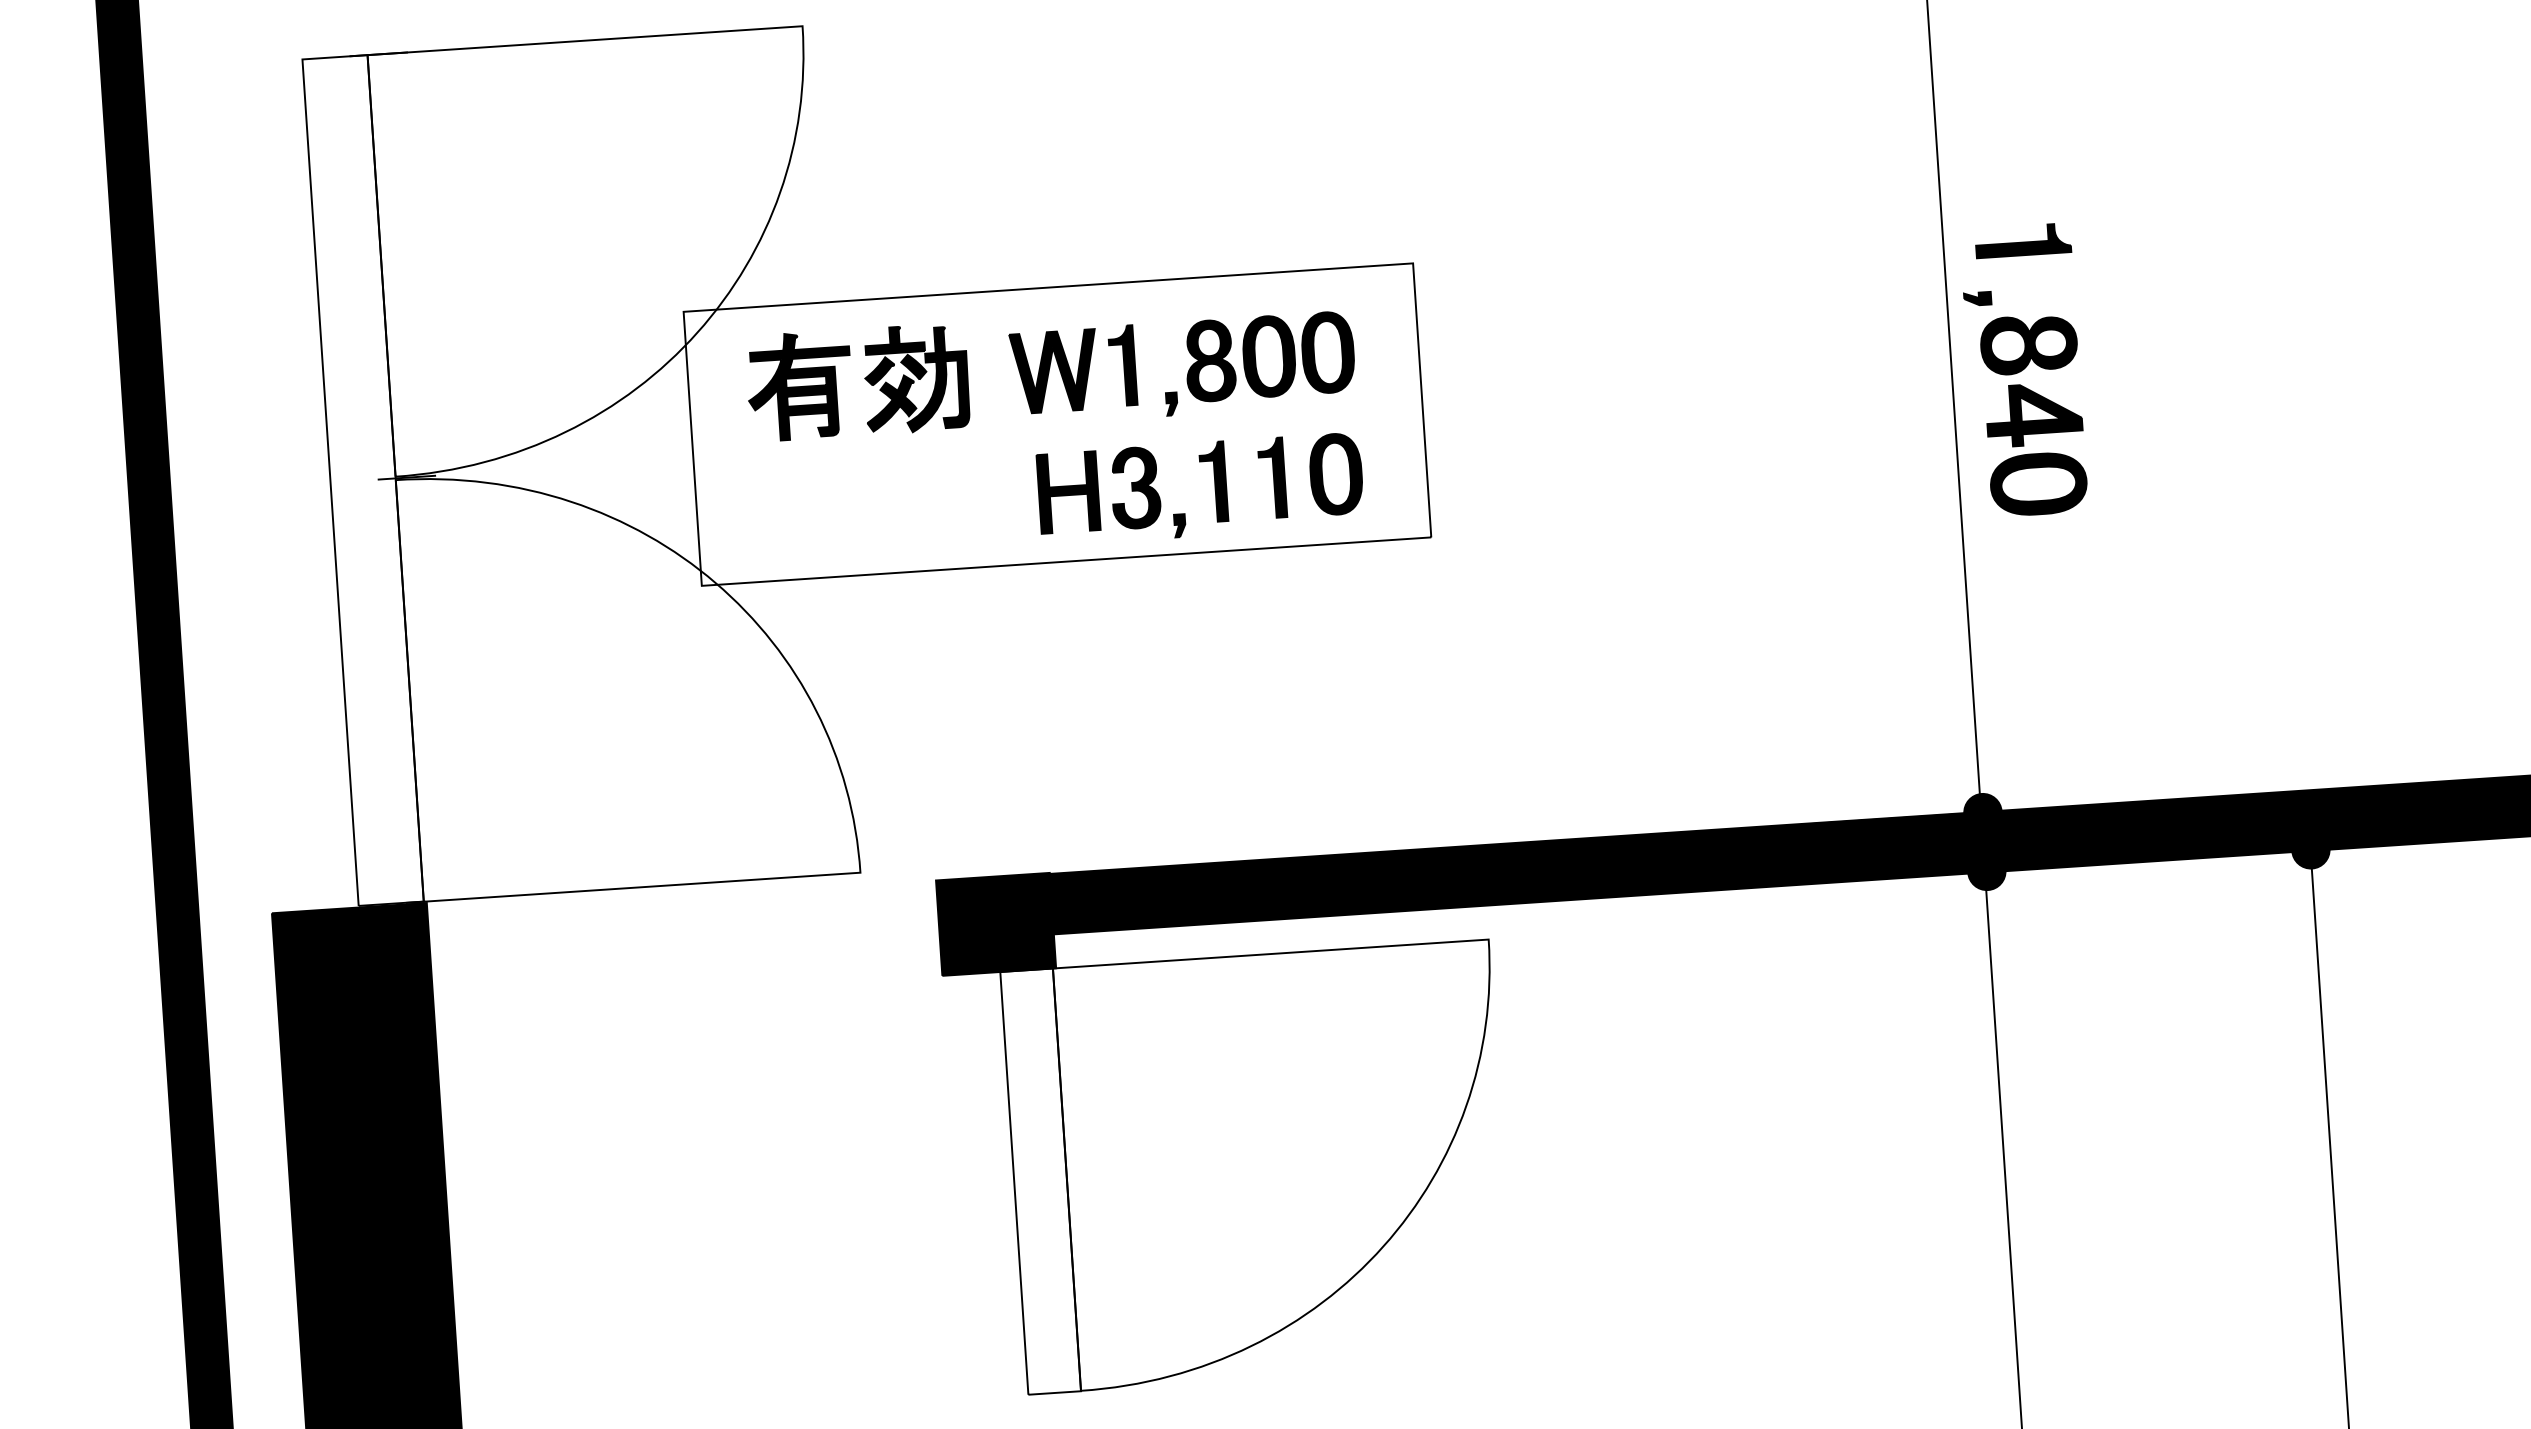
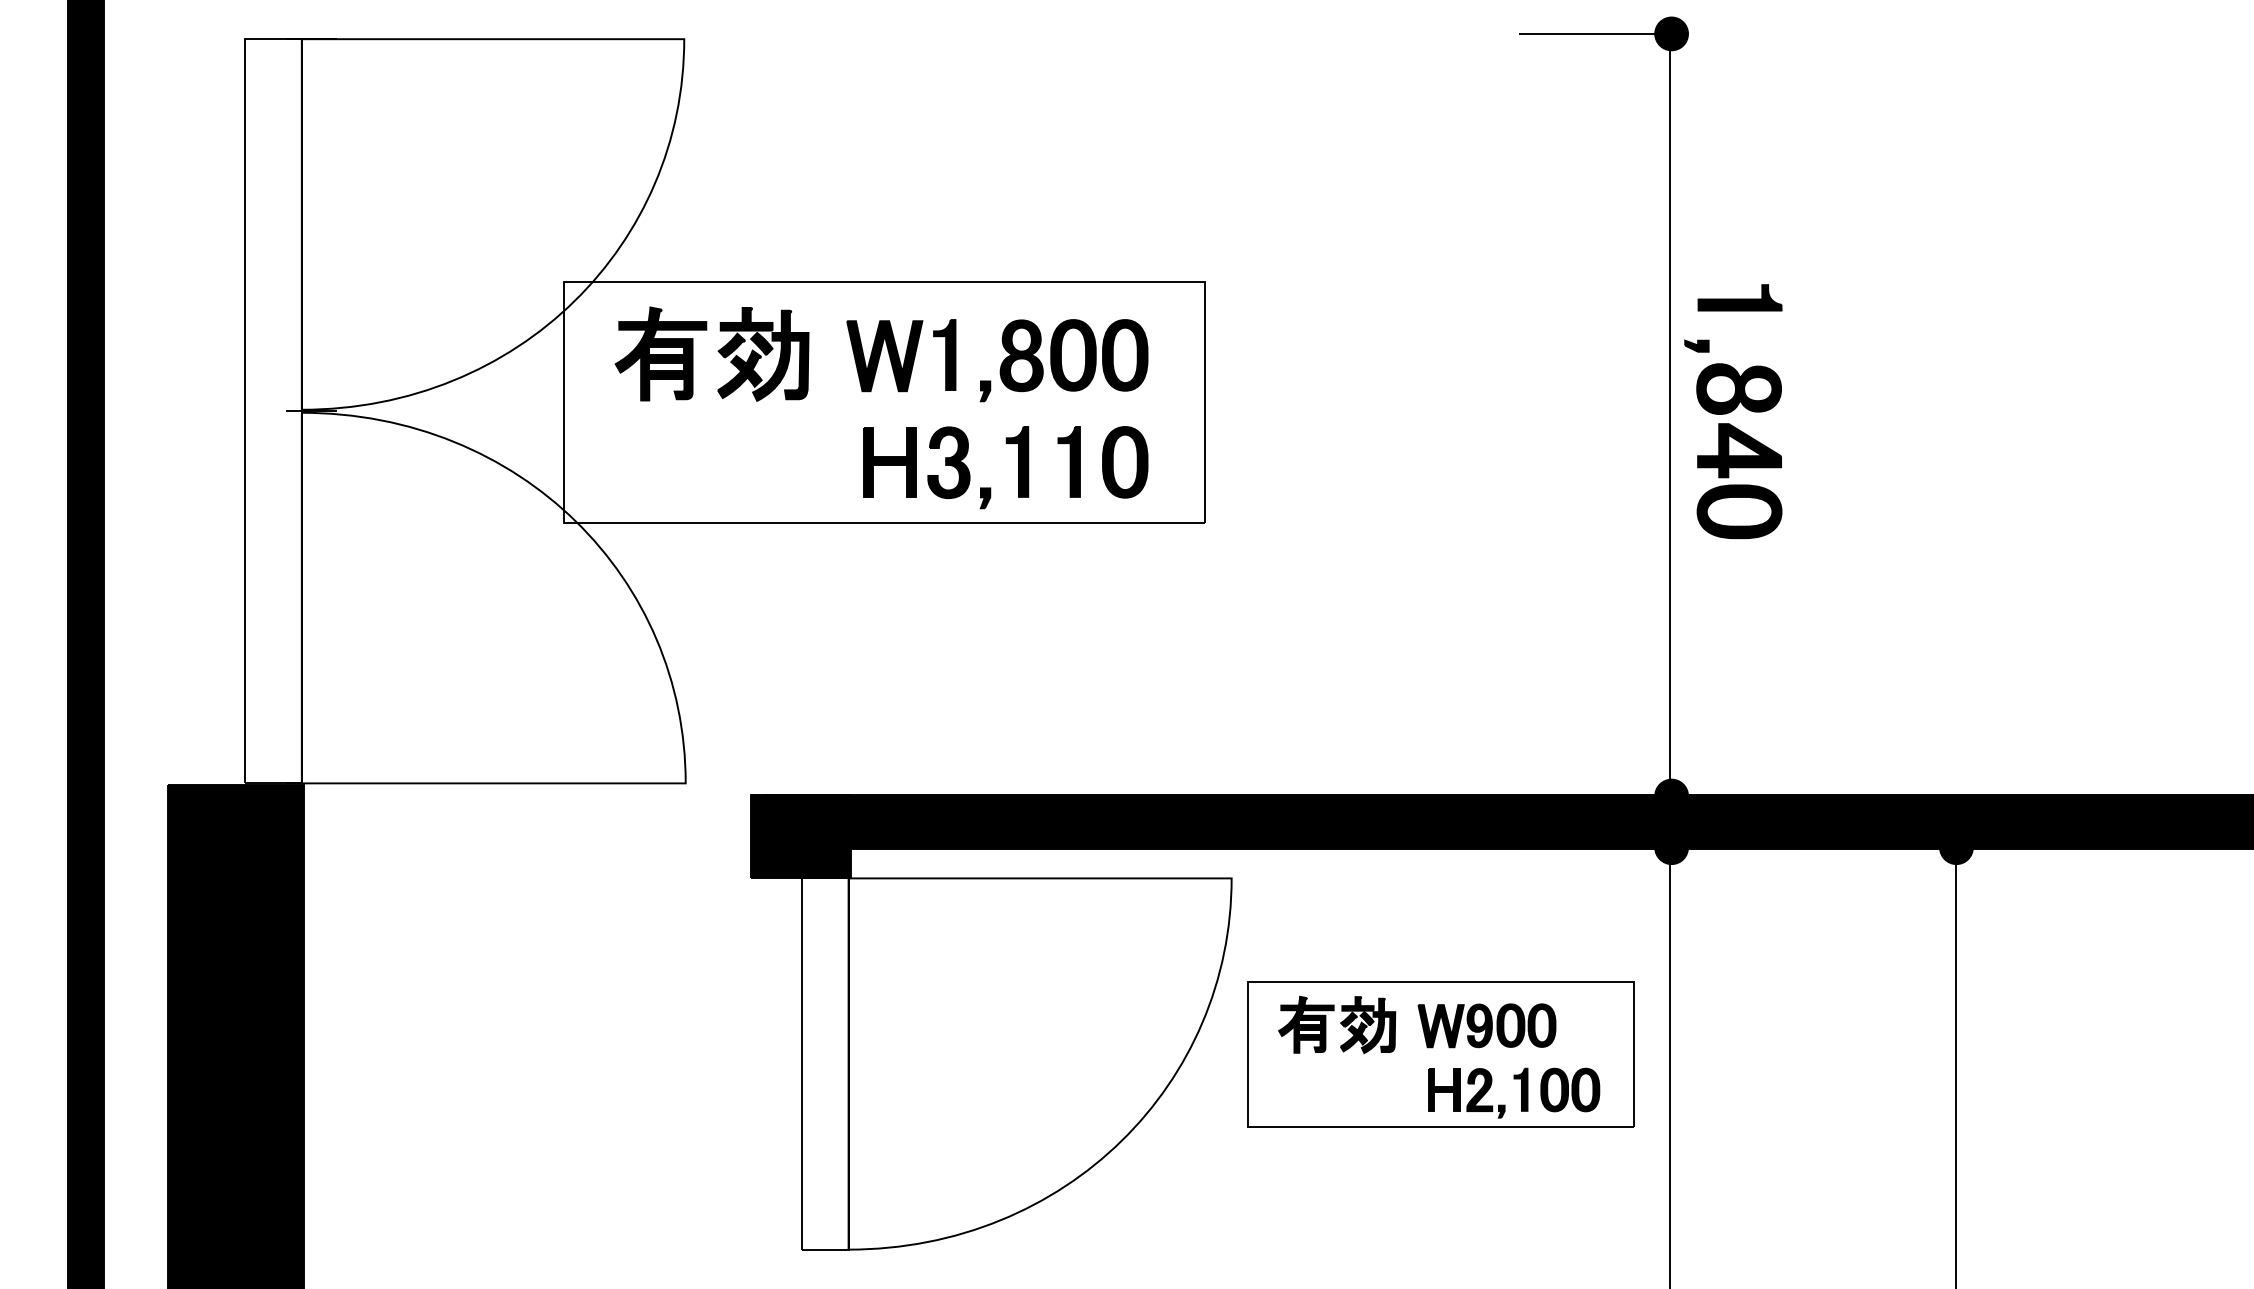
part: (1739, 1124) -> (1440, 1054), added

